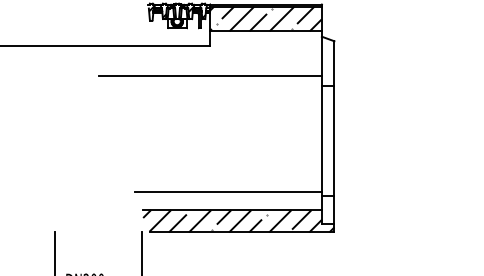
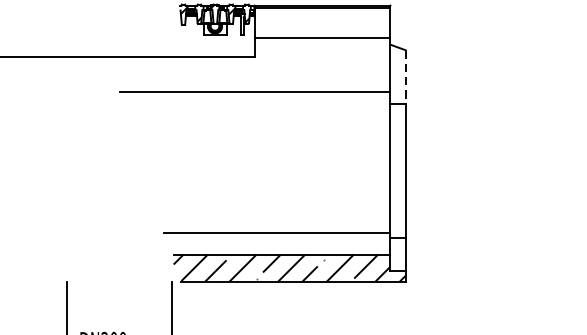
hatch: (265, 18) -> (321, 22), removed
line: (334, 63) -> (405, 77), solid -> dashed

